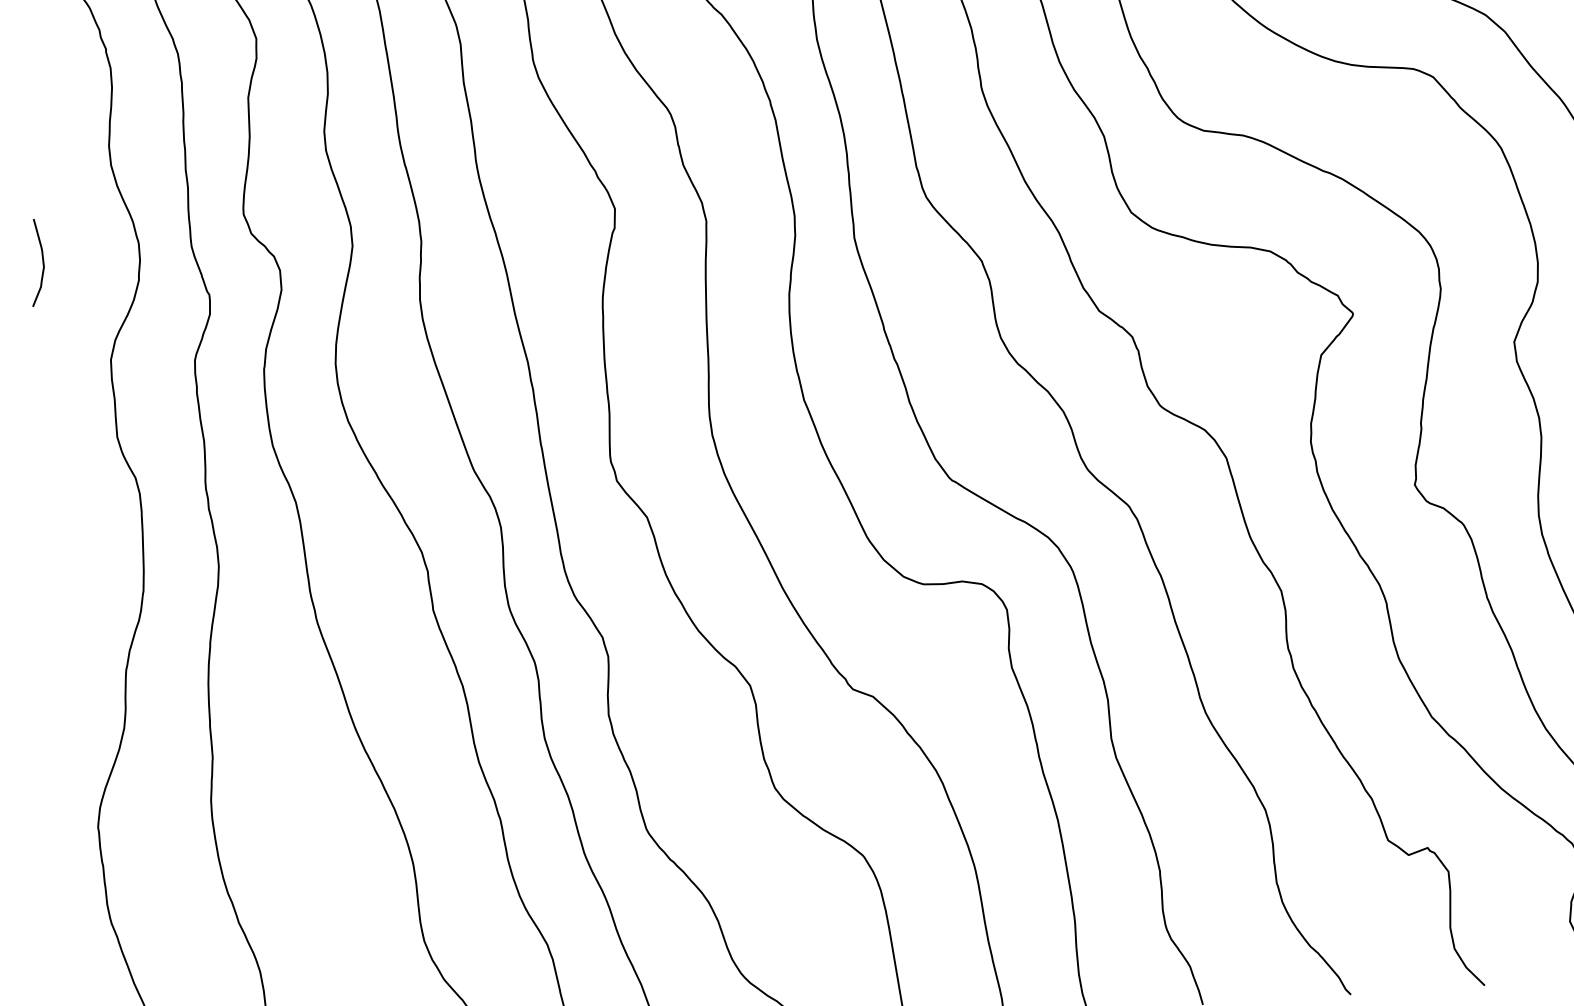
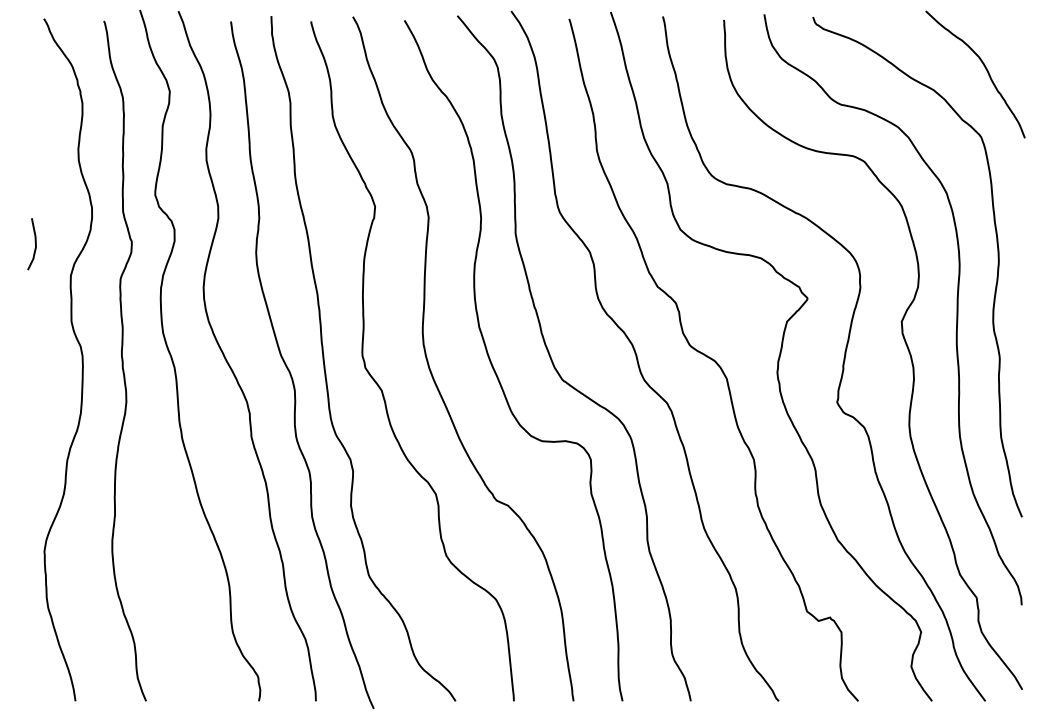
curve: (40, 259) -> (34, 242), moved

